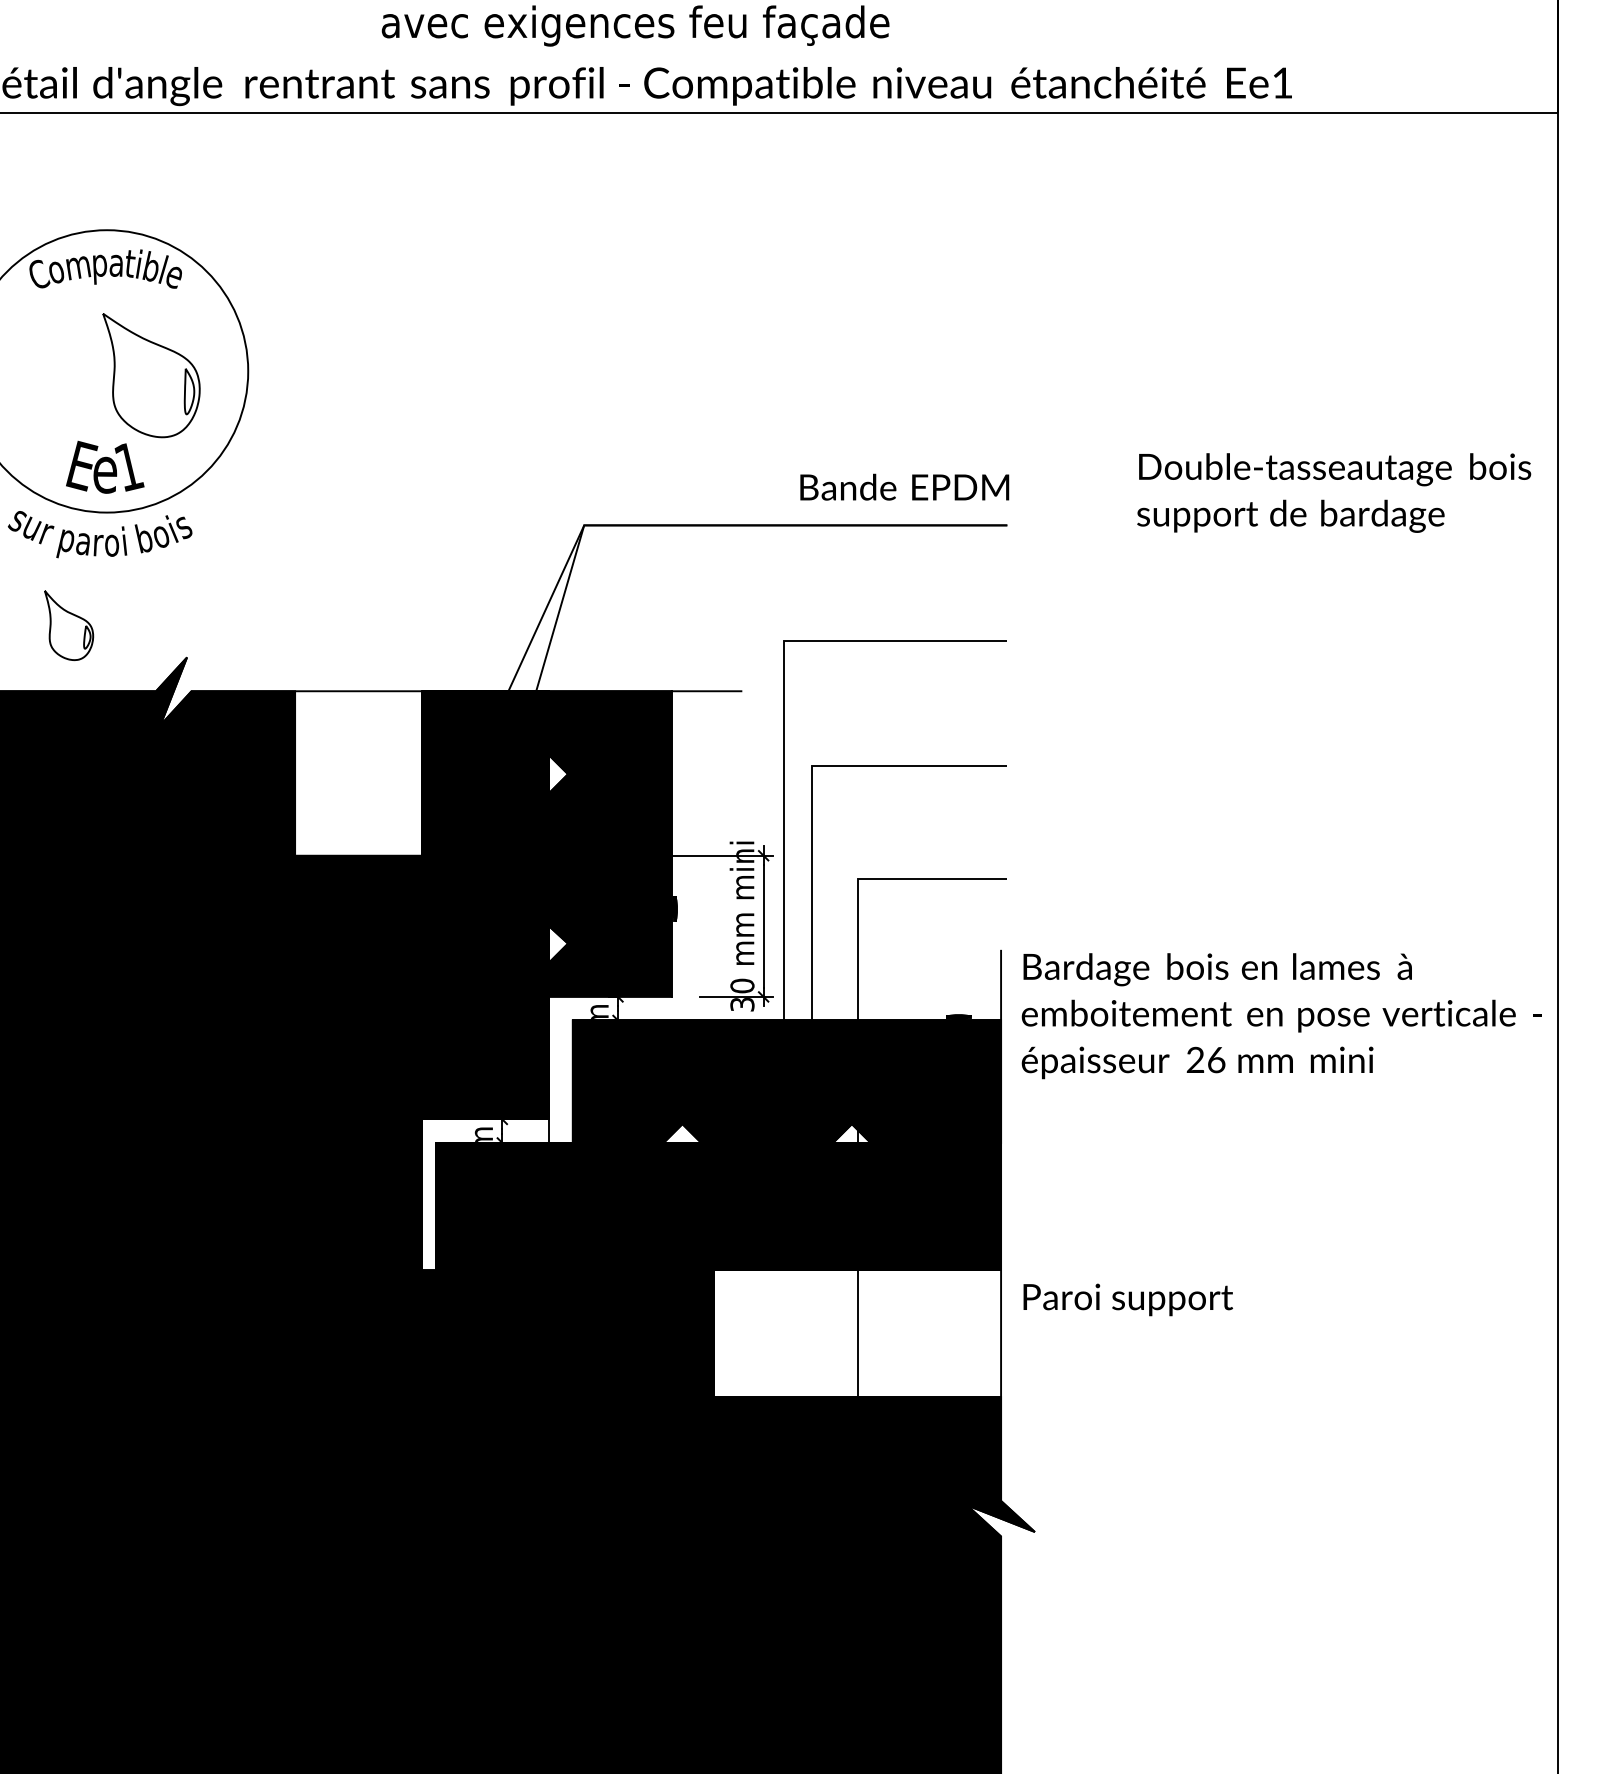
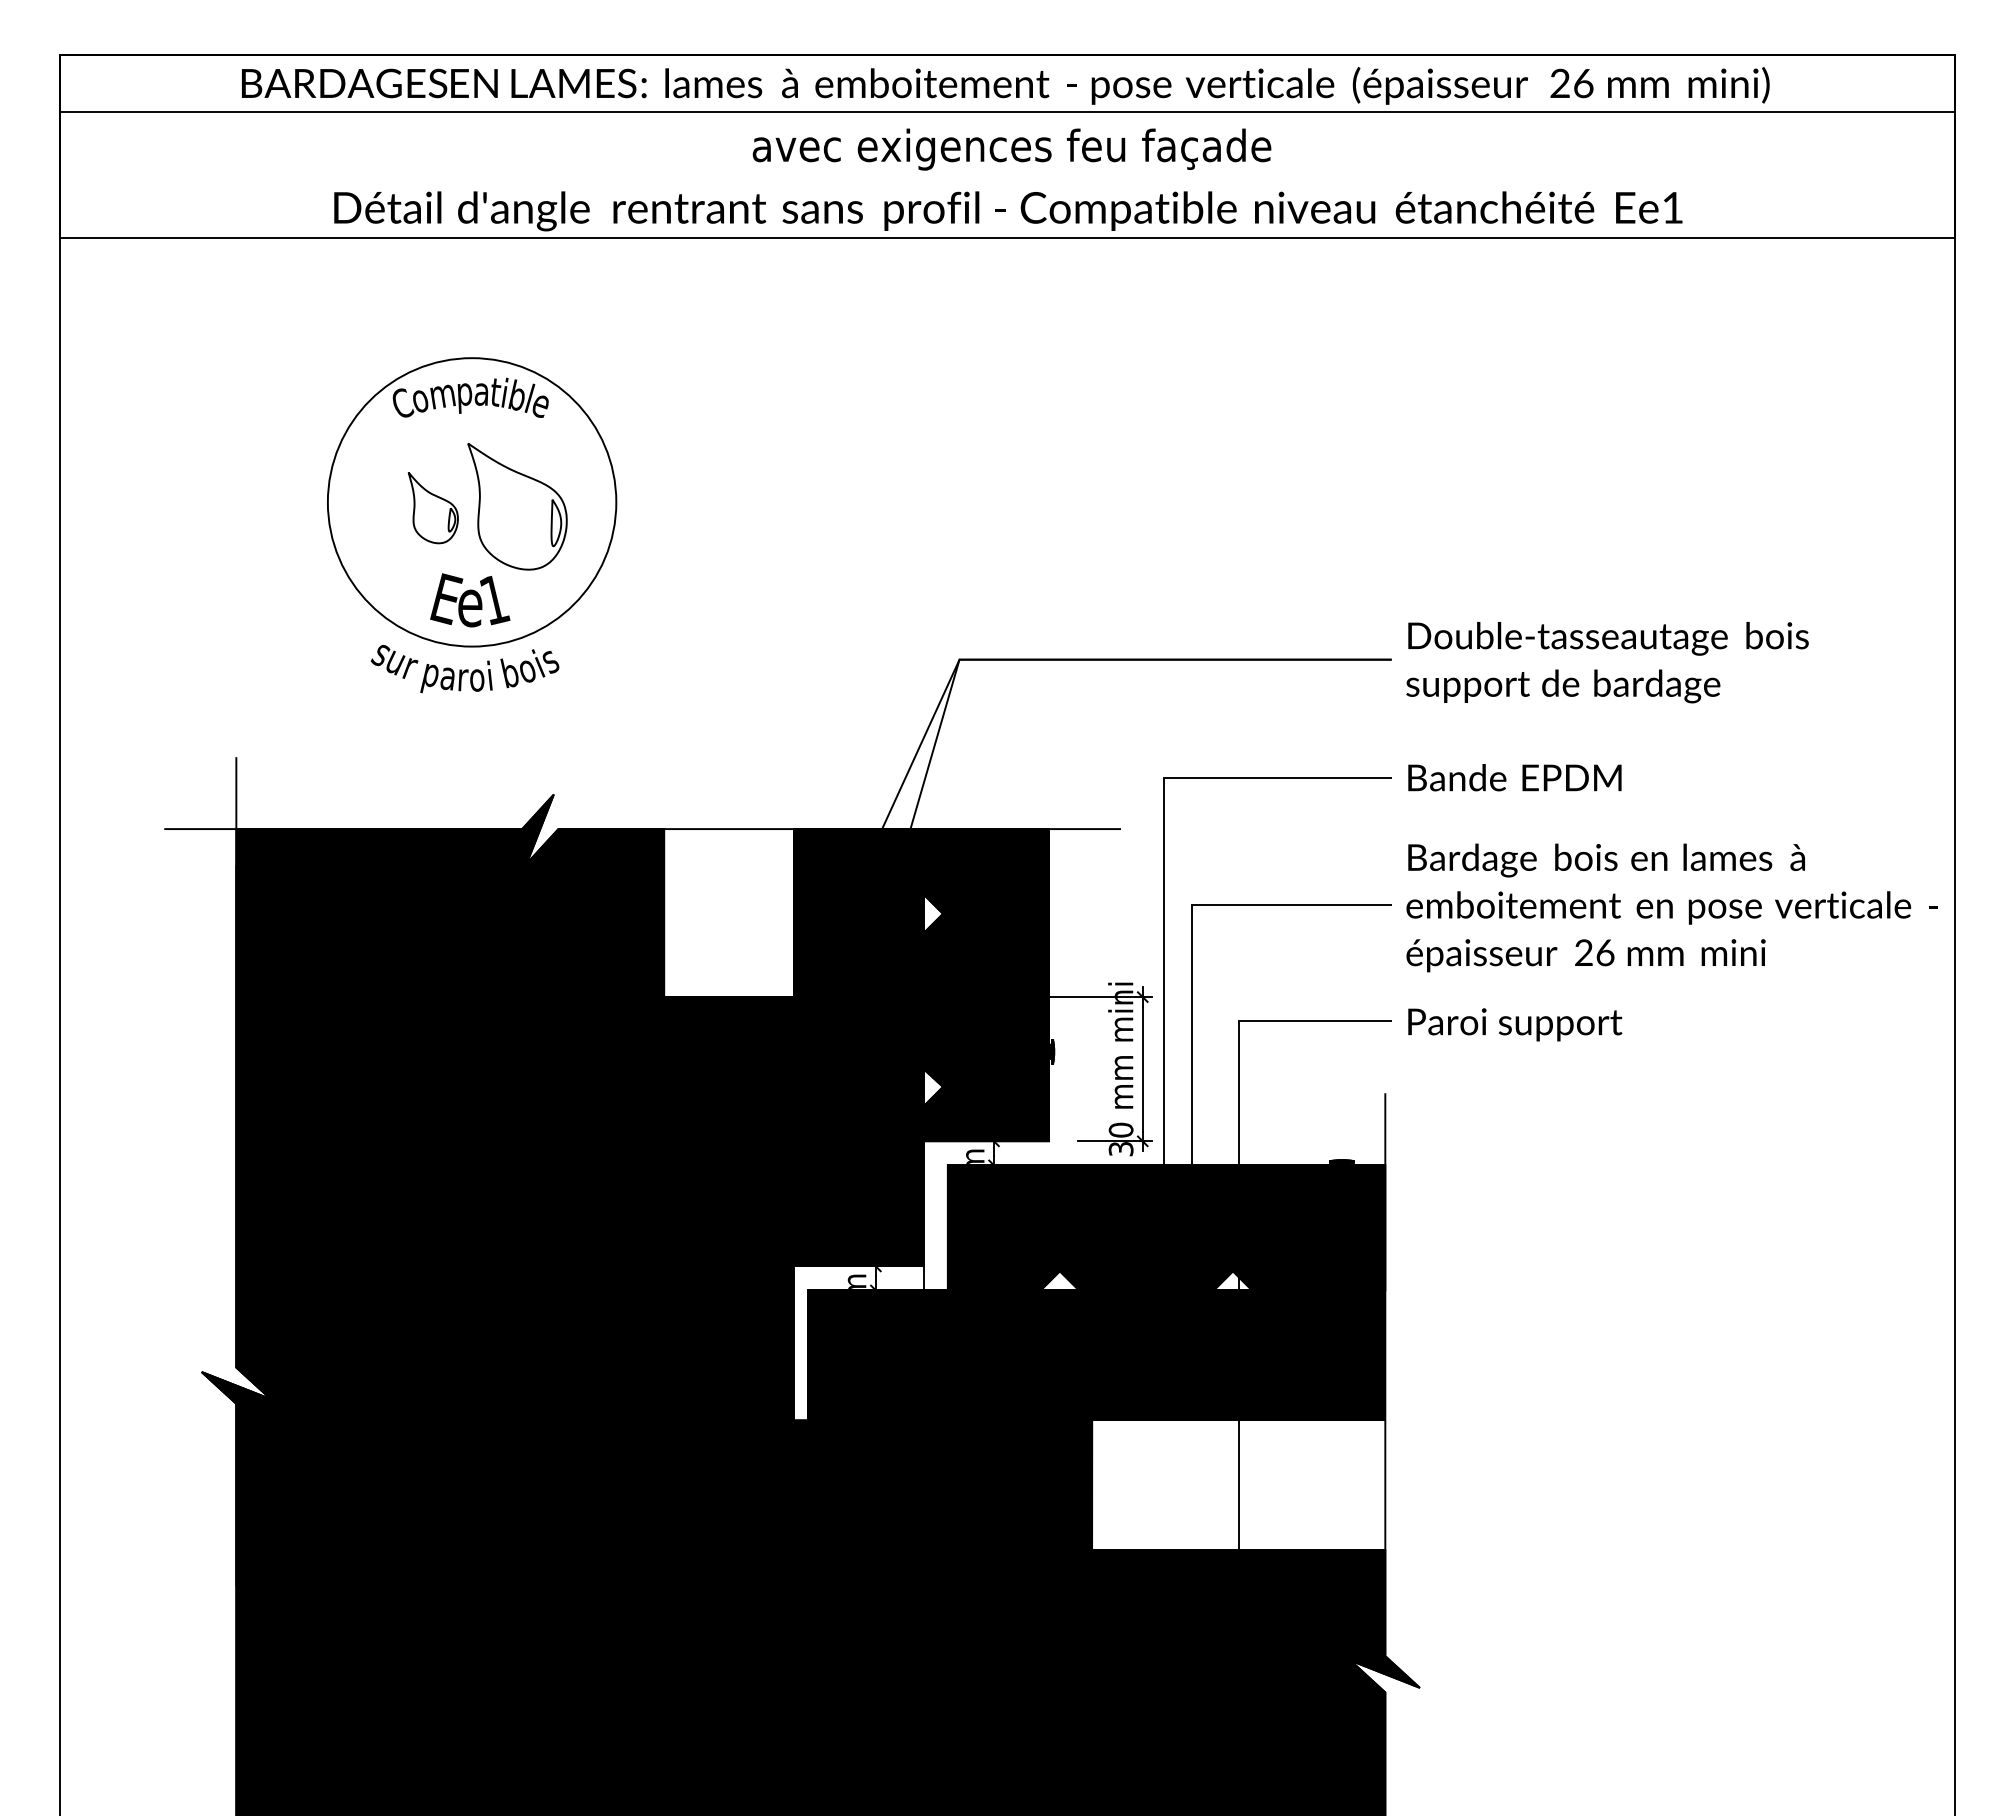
text: (904, 487) -> (1514, 777), moved
text: (1334, 492) -> (1607, 662), moved
part: (68, 626) -> (432, 508), moved
text: (1281, 1015) -> (1671, 907), moved
text: (1128, 1299) -> (1515, 1024), moved

